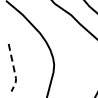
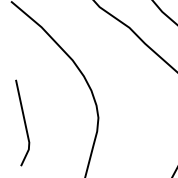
line: (14, 69) -> (26, 126), dashed -> solid

